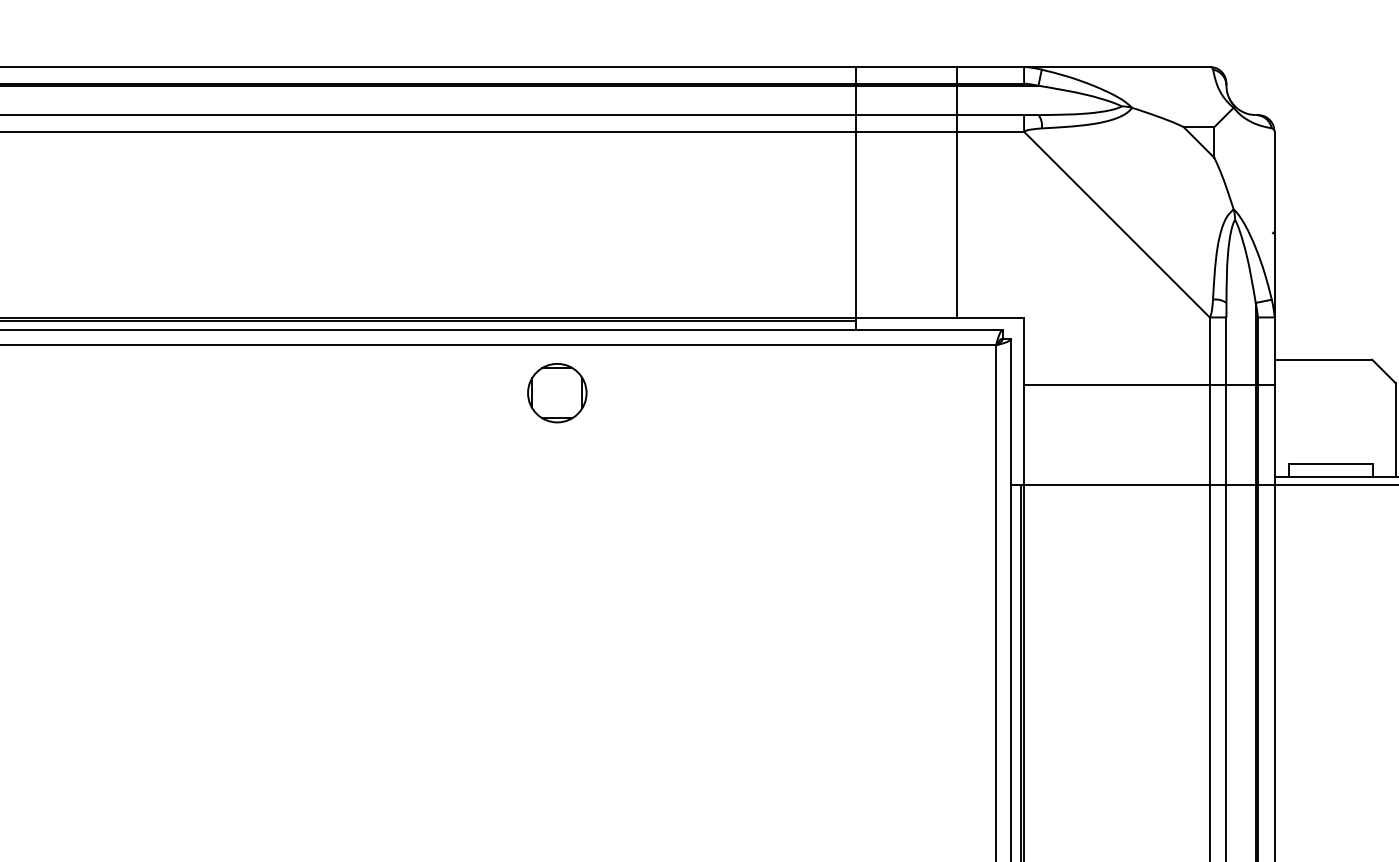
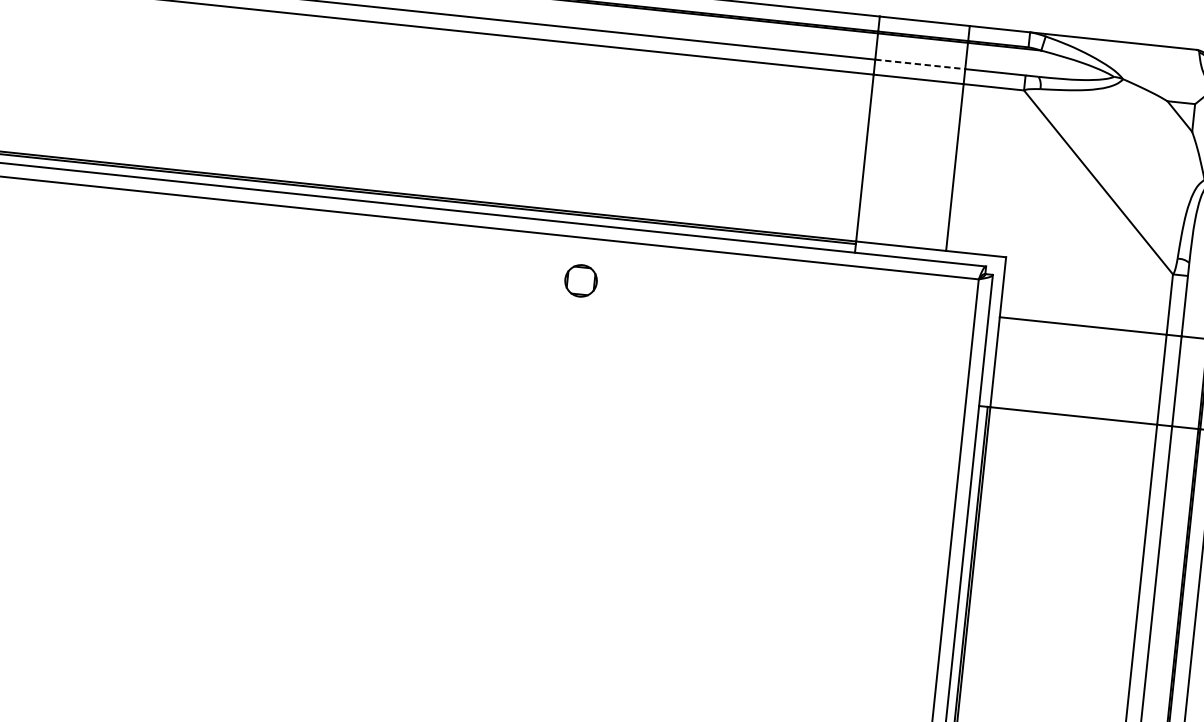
line: (907, 115) -> (921, 64), solid -> dashed
part: (557, 393) -> (581, 281), size x0.6

